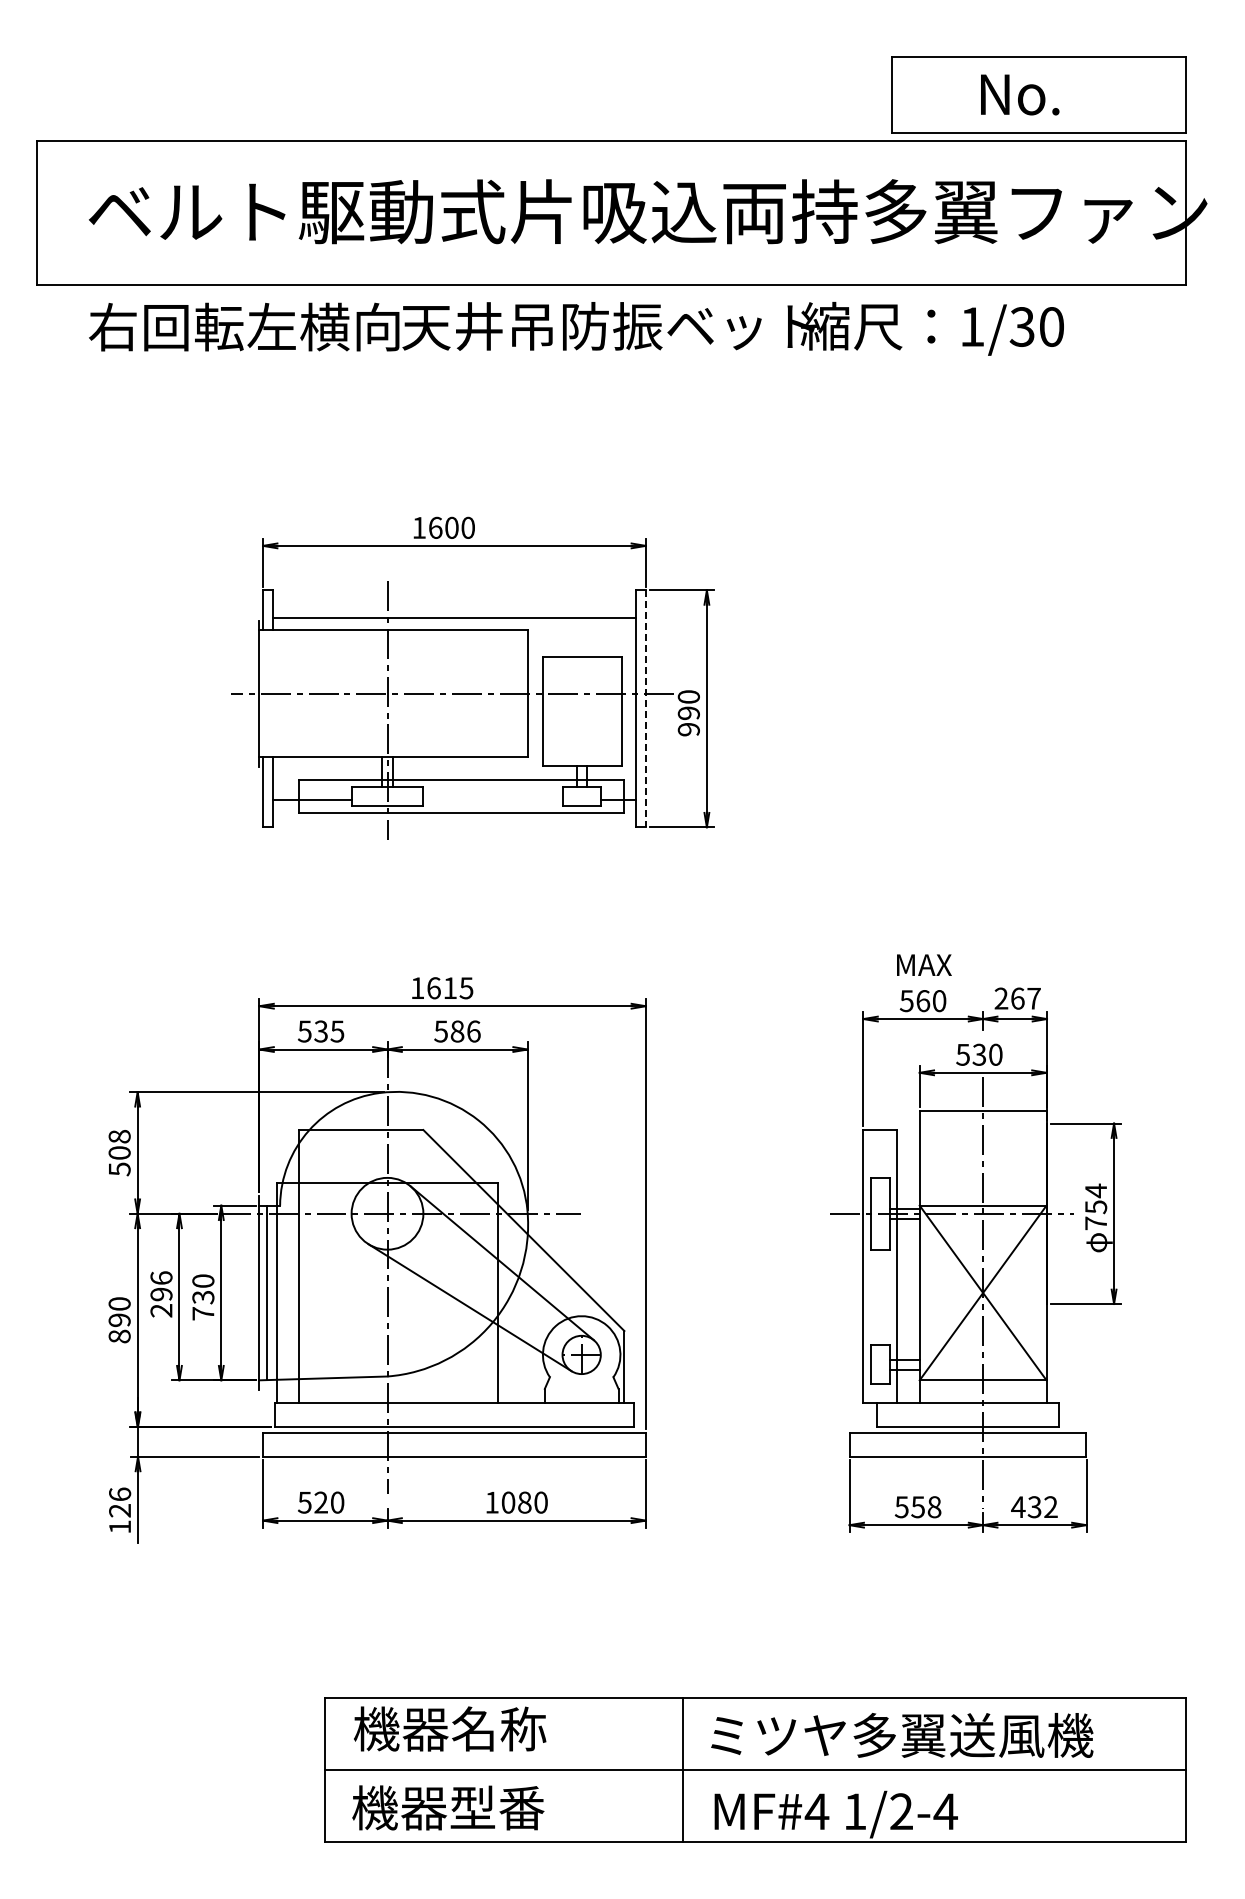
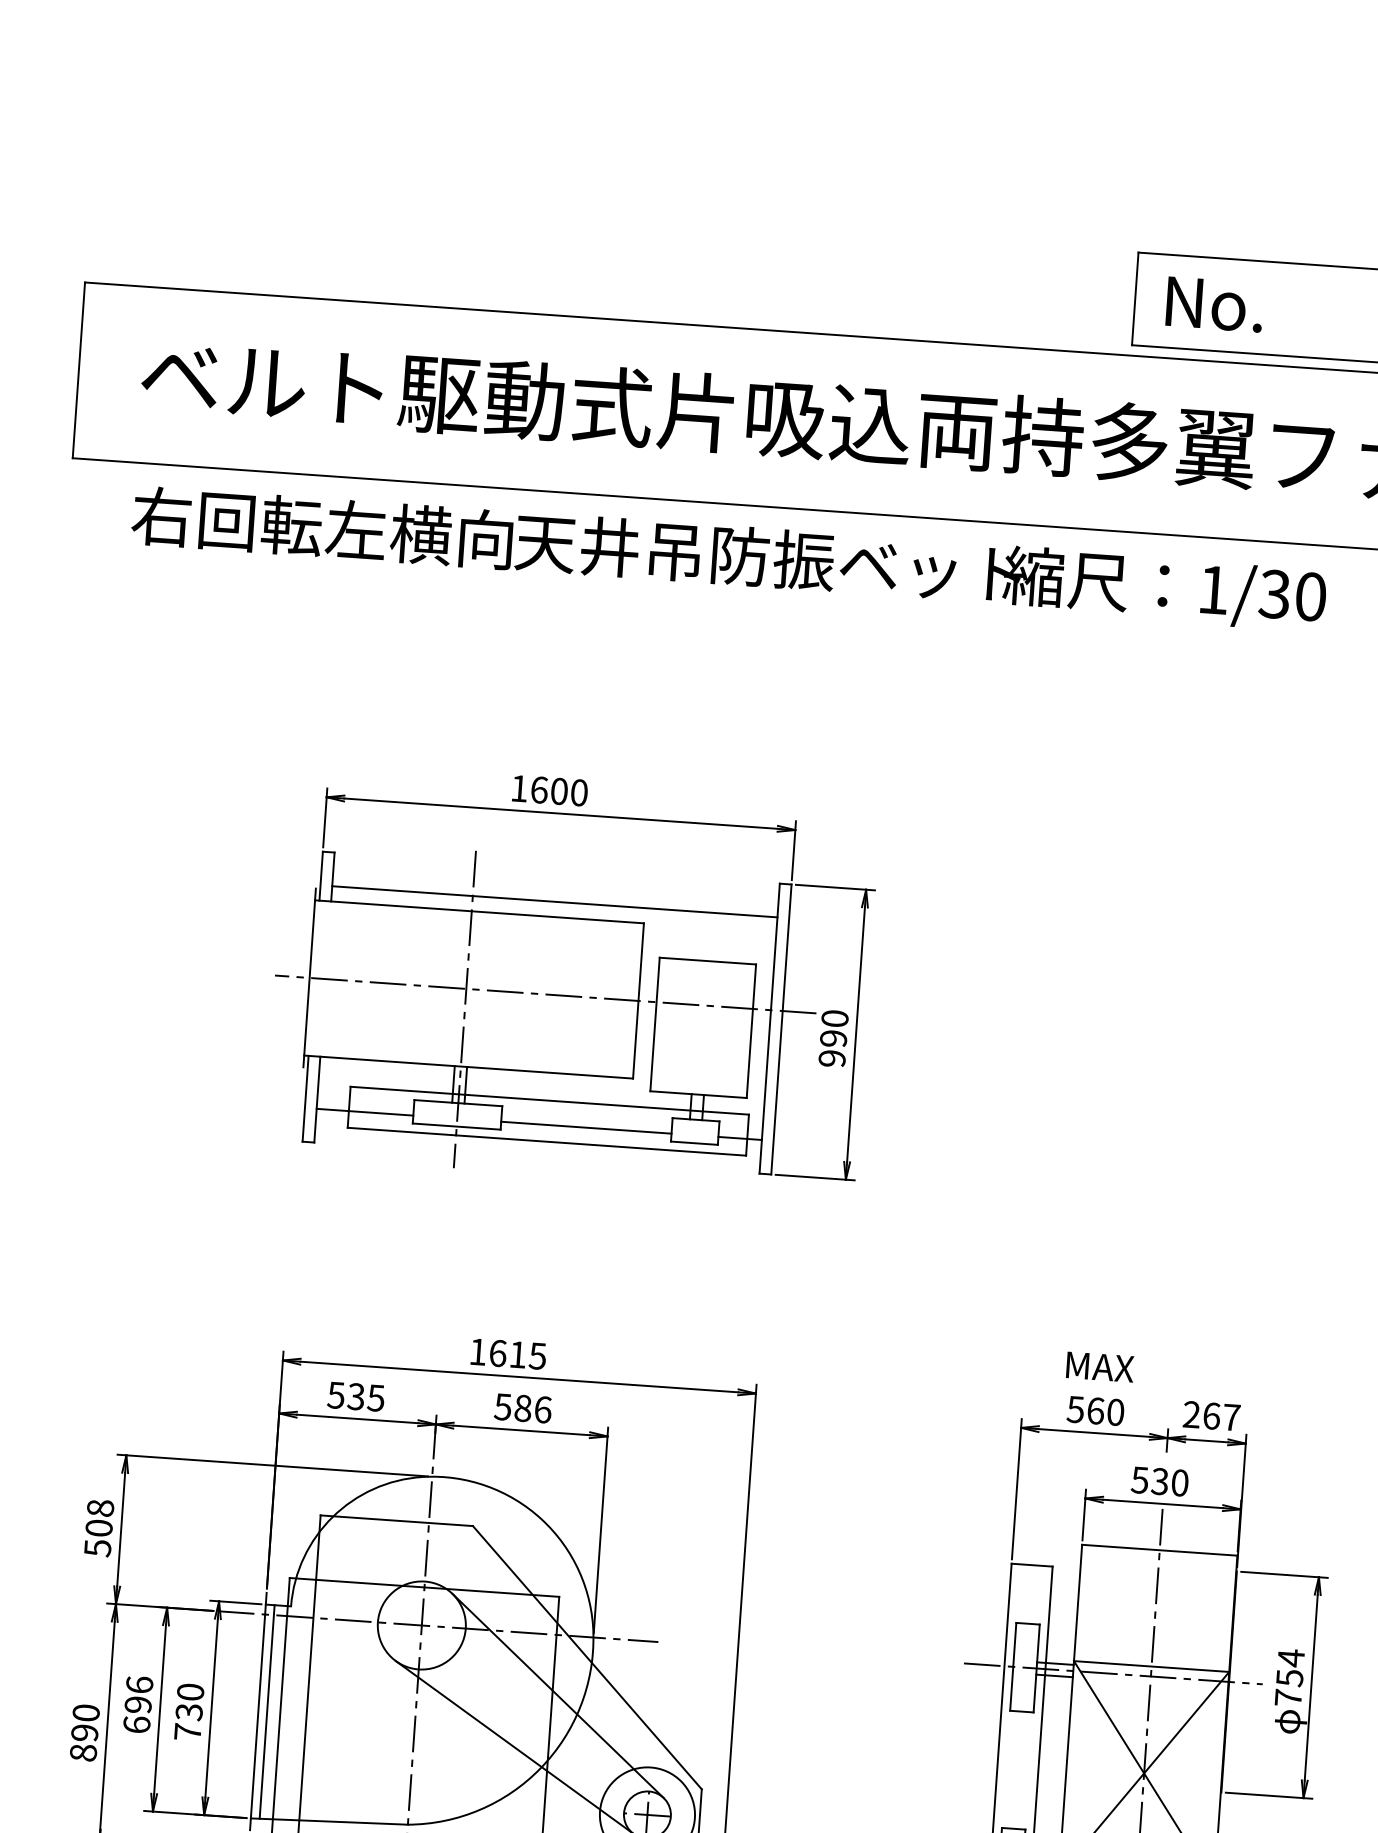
text: (1020, 94) -> (1215, 304), moved
line: (645, 709) -> (780, 1030), dashed -> solid
line: (492, 799) -> (585, 1127), added
text: (161, 1310) -> (136, 1724), 296 -> 696

